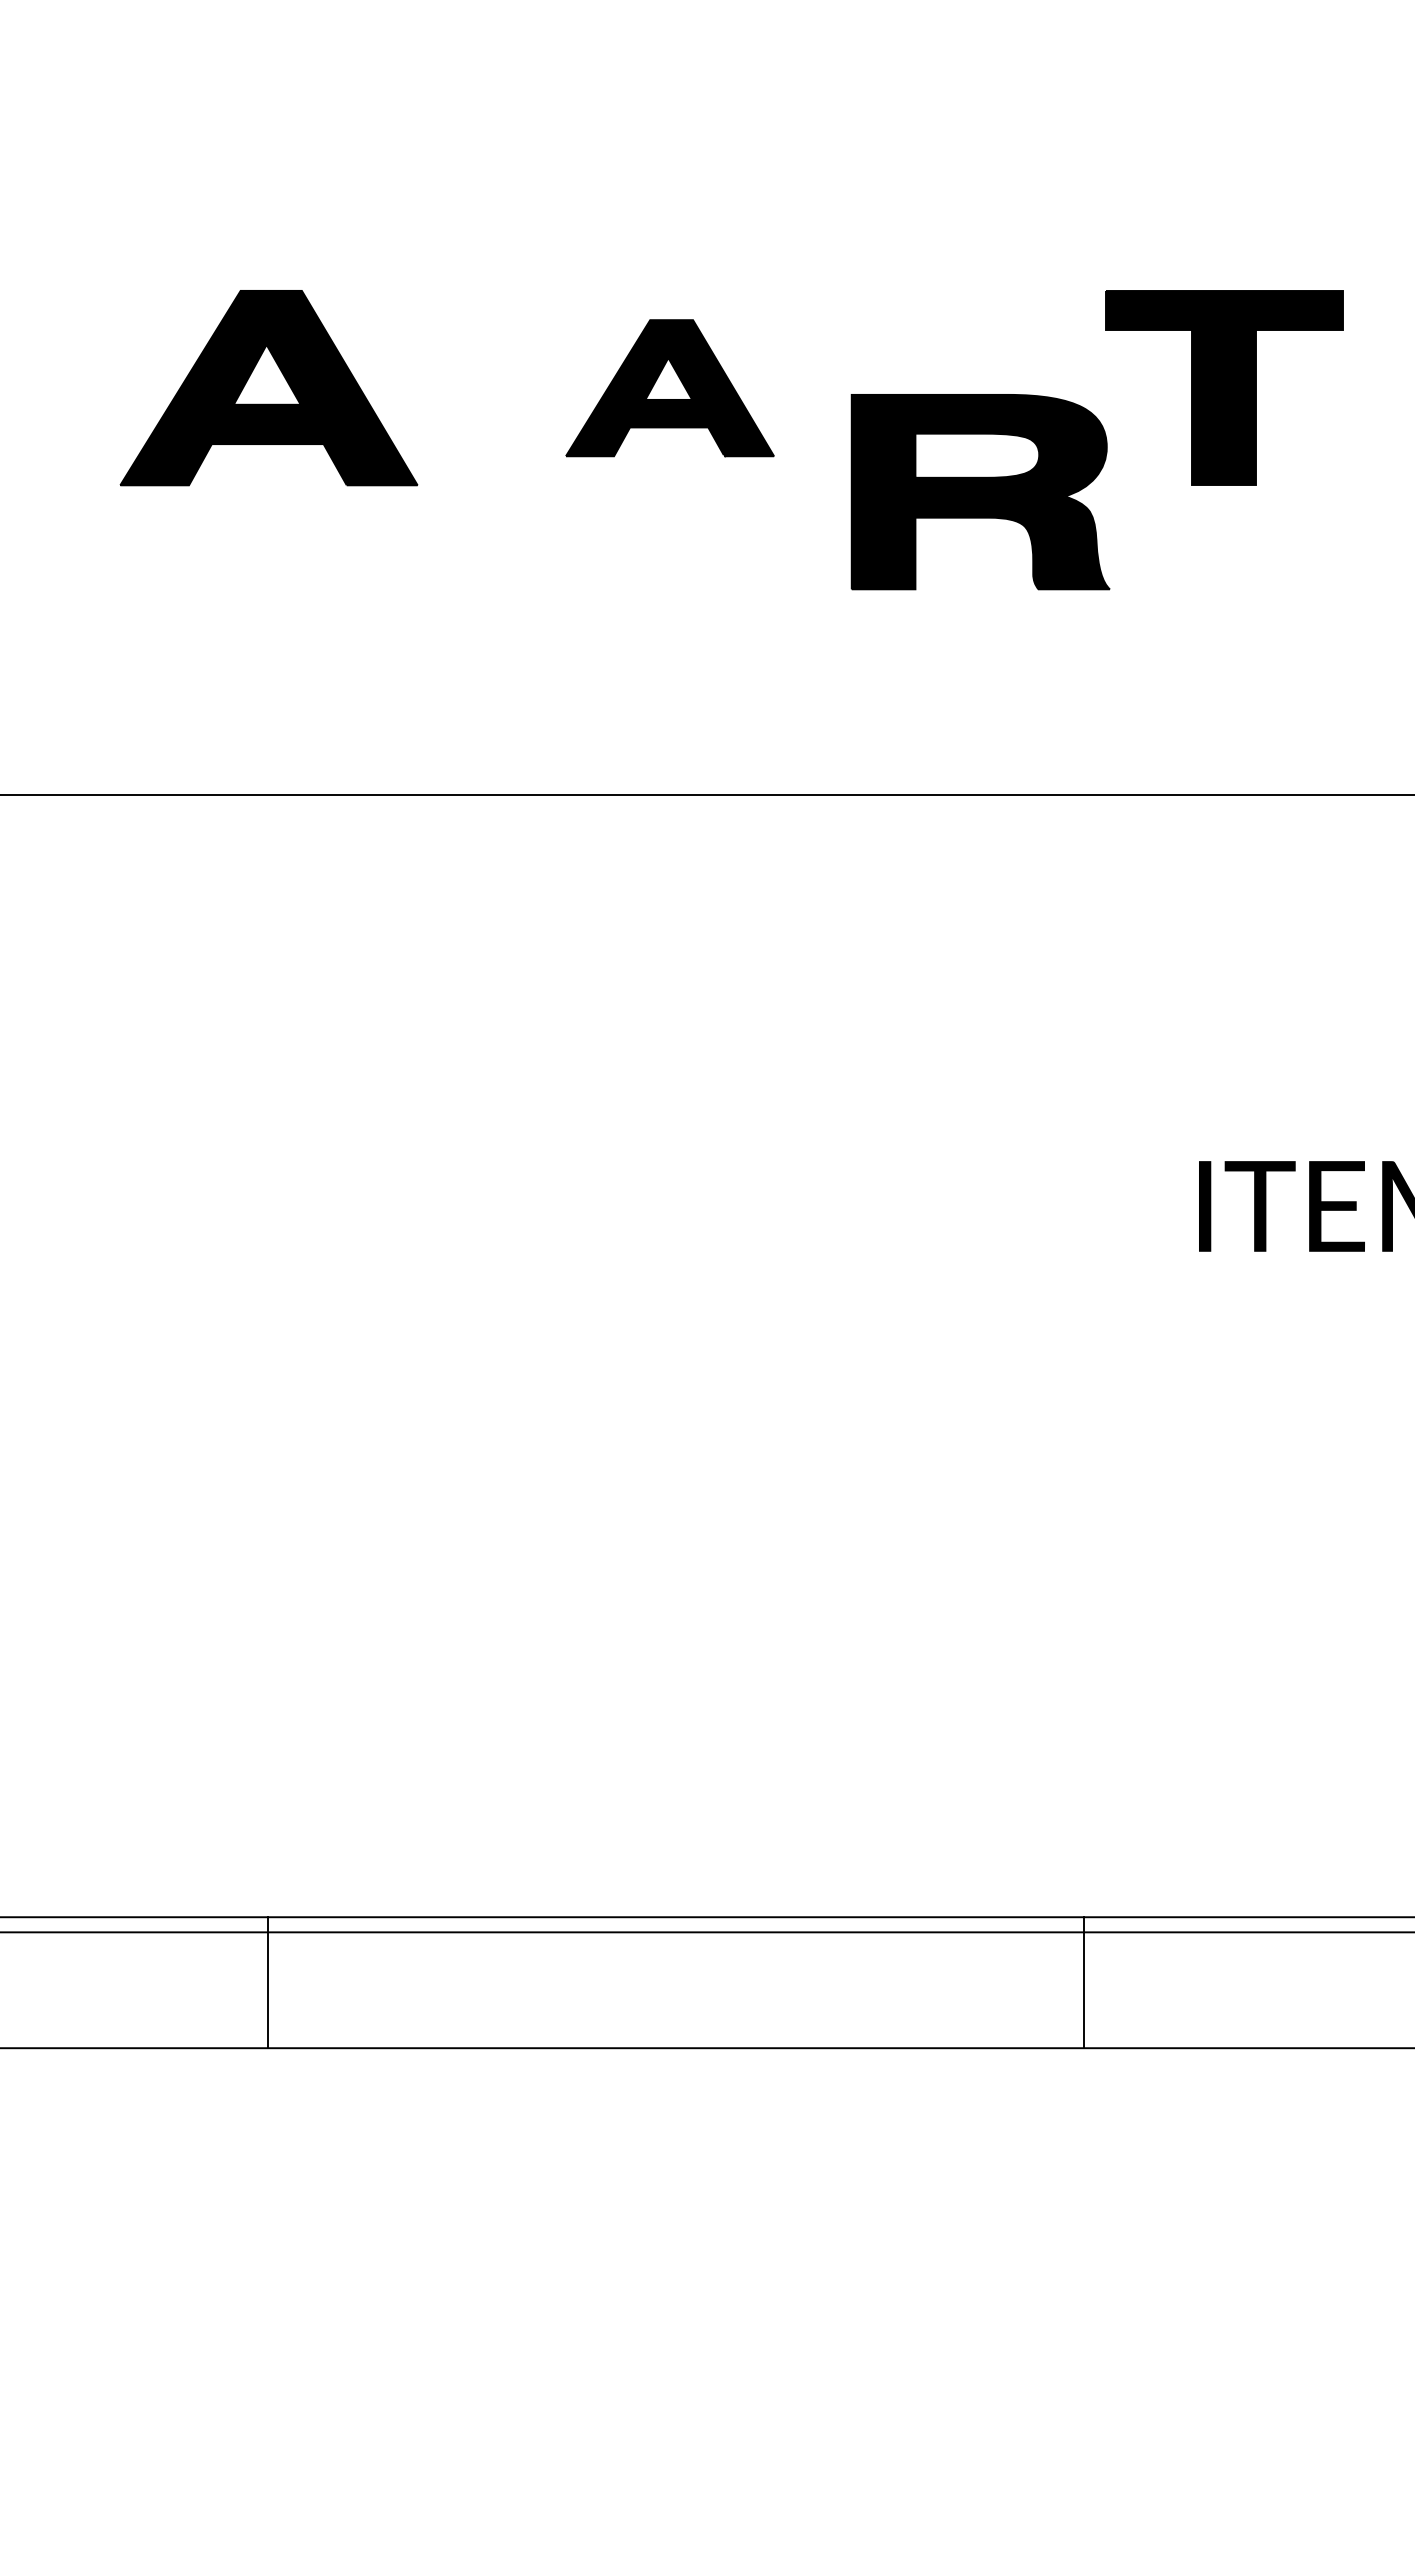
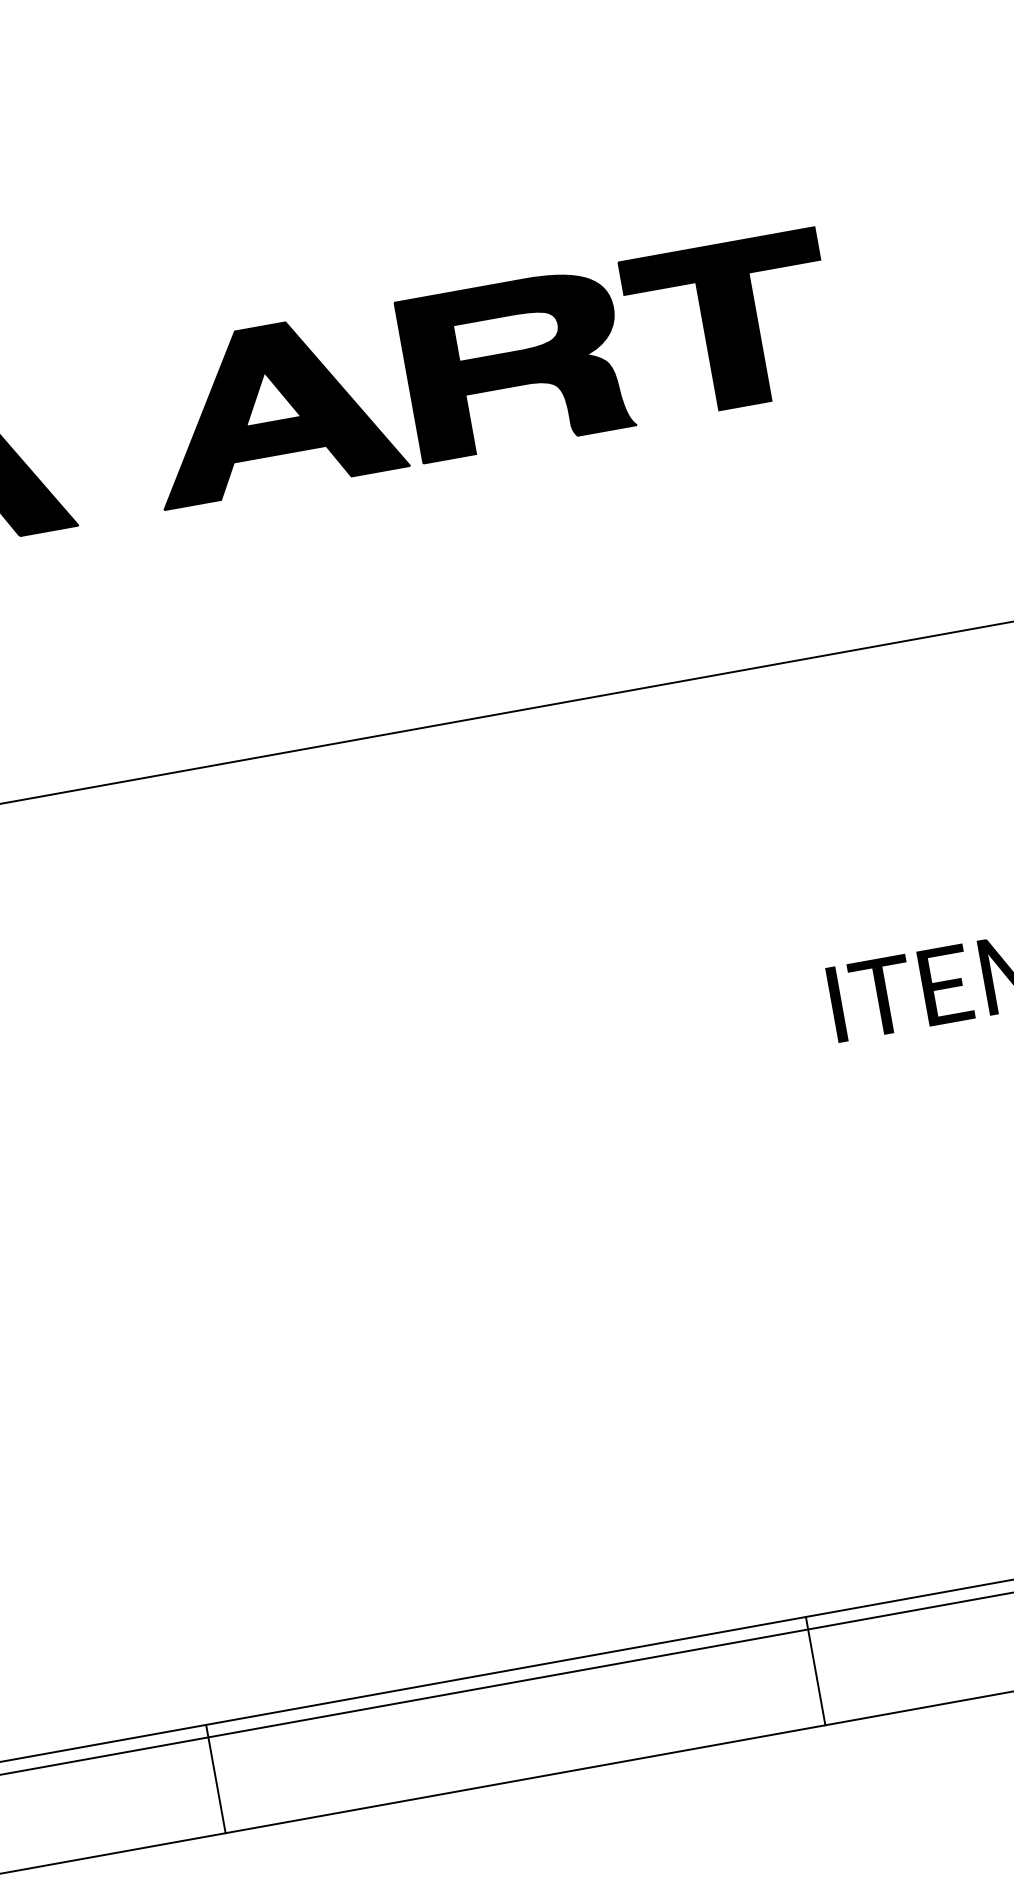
part: (669, 388) -> (272, 408), size x1.43
part: (980, 492) -> (515, 364), moved
line: (268, 1982) -> (215, 1778), moved
line: (1083, 1982) -> (815, 1670), moved

